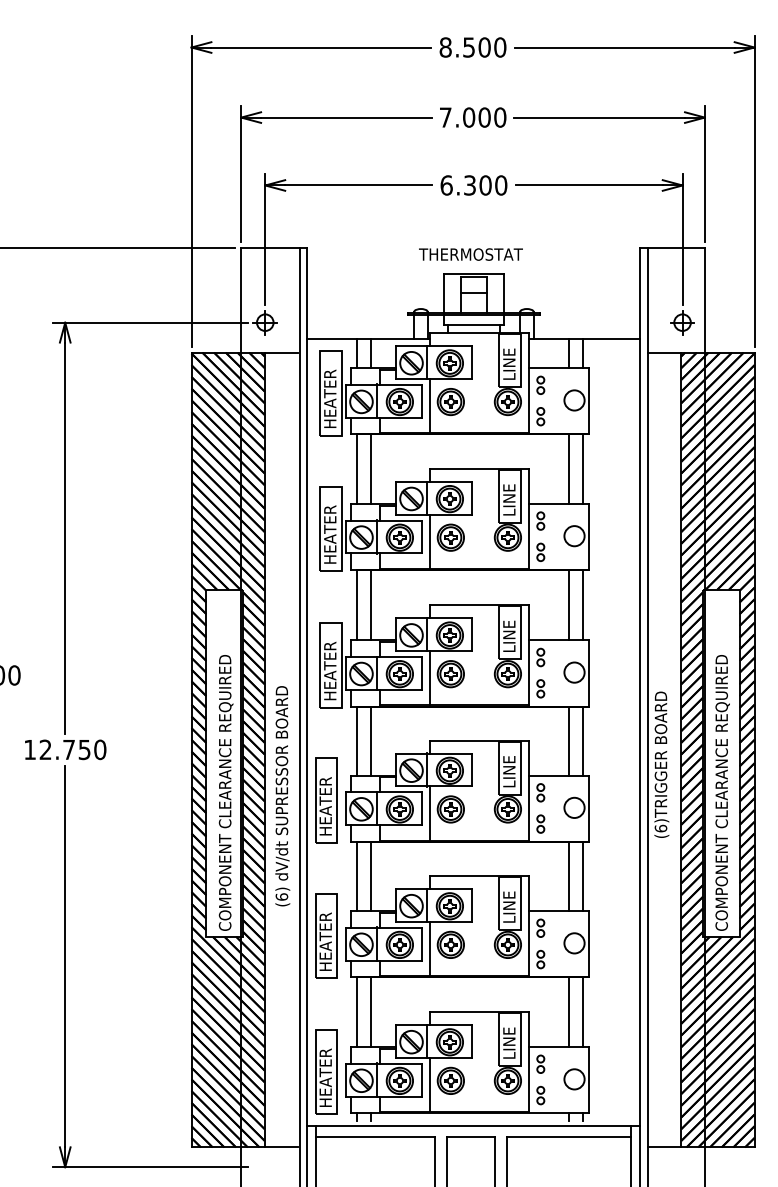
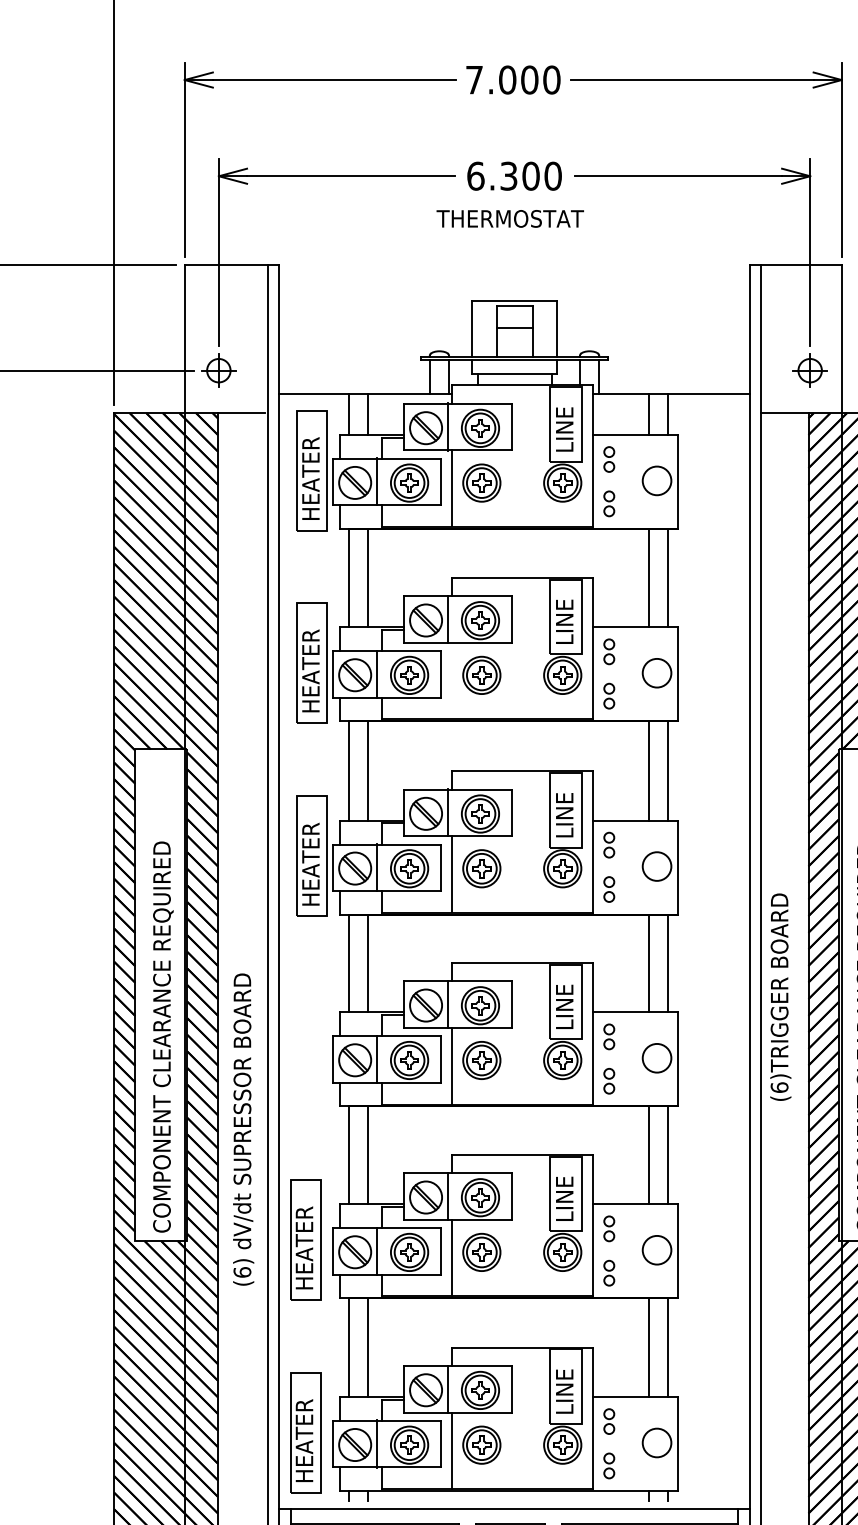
text: (470, 254) -> (509, 218), moved
line: (429, 541) -> (451, 680), removed
text: (282, 796) -> (243, 1129), moved
part: (326, 800) -> (305, 1047), removed

